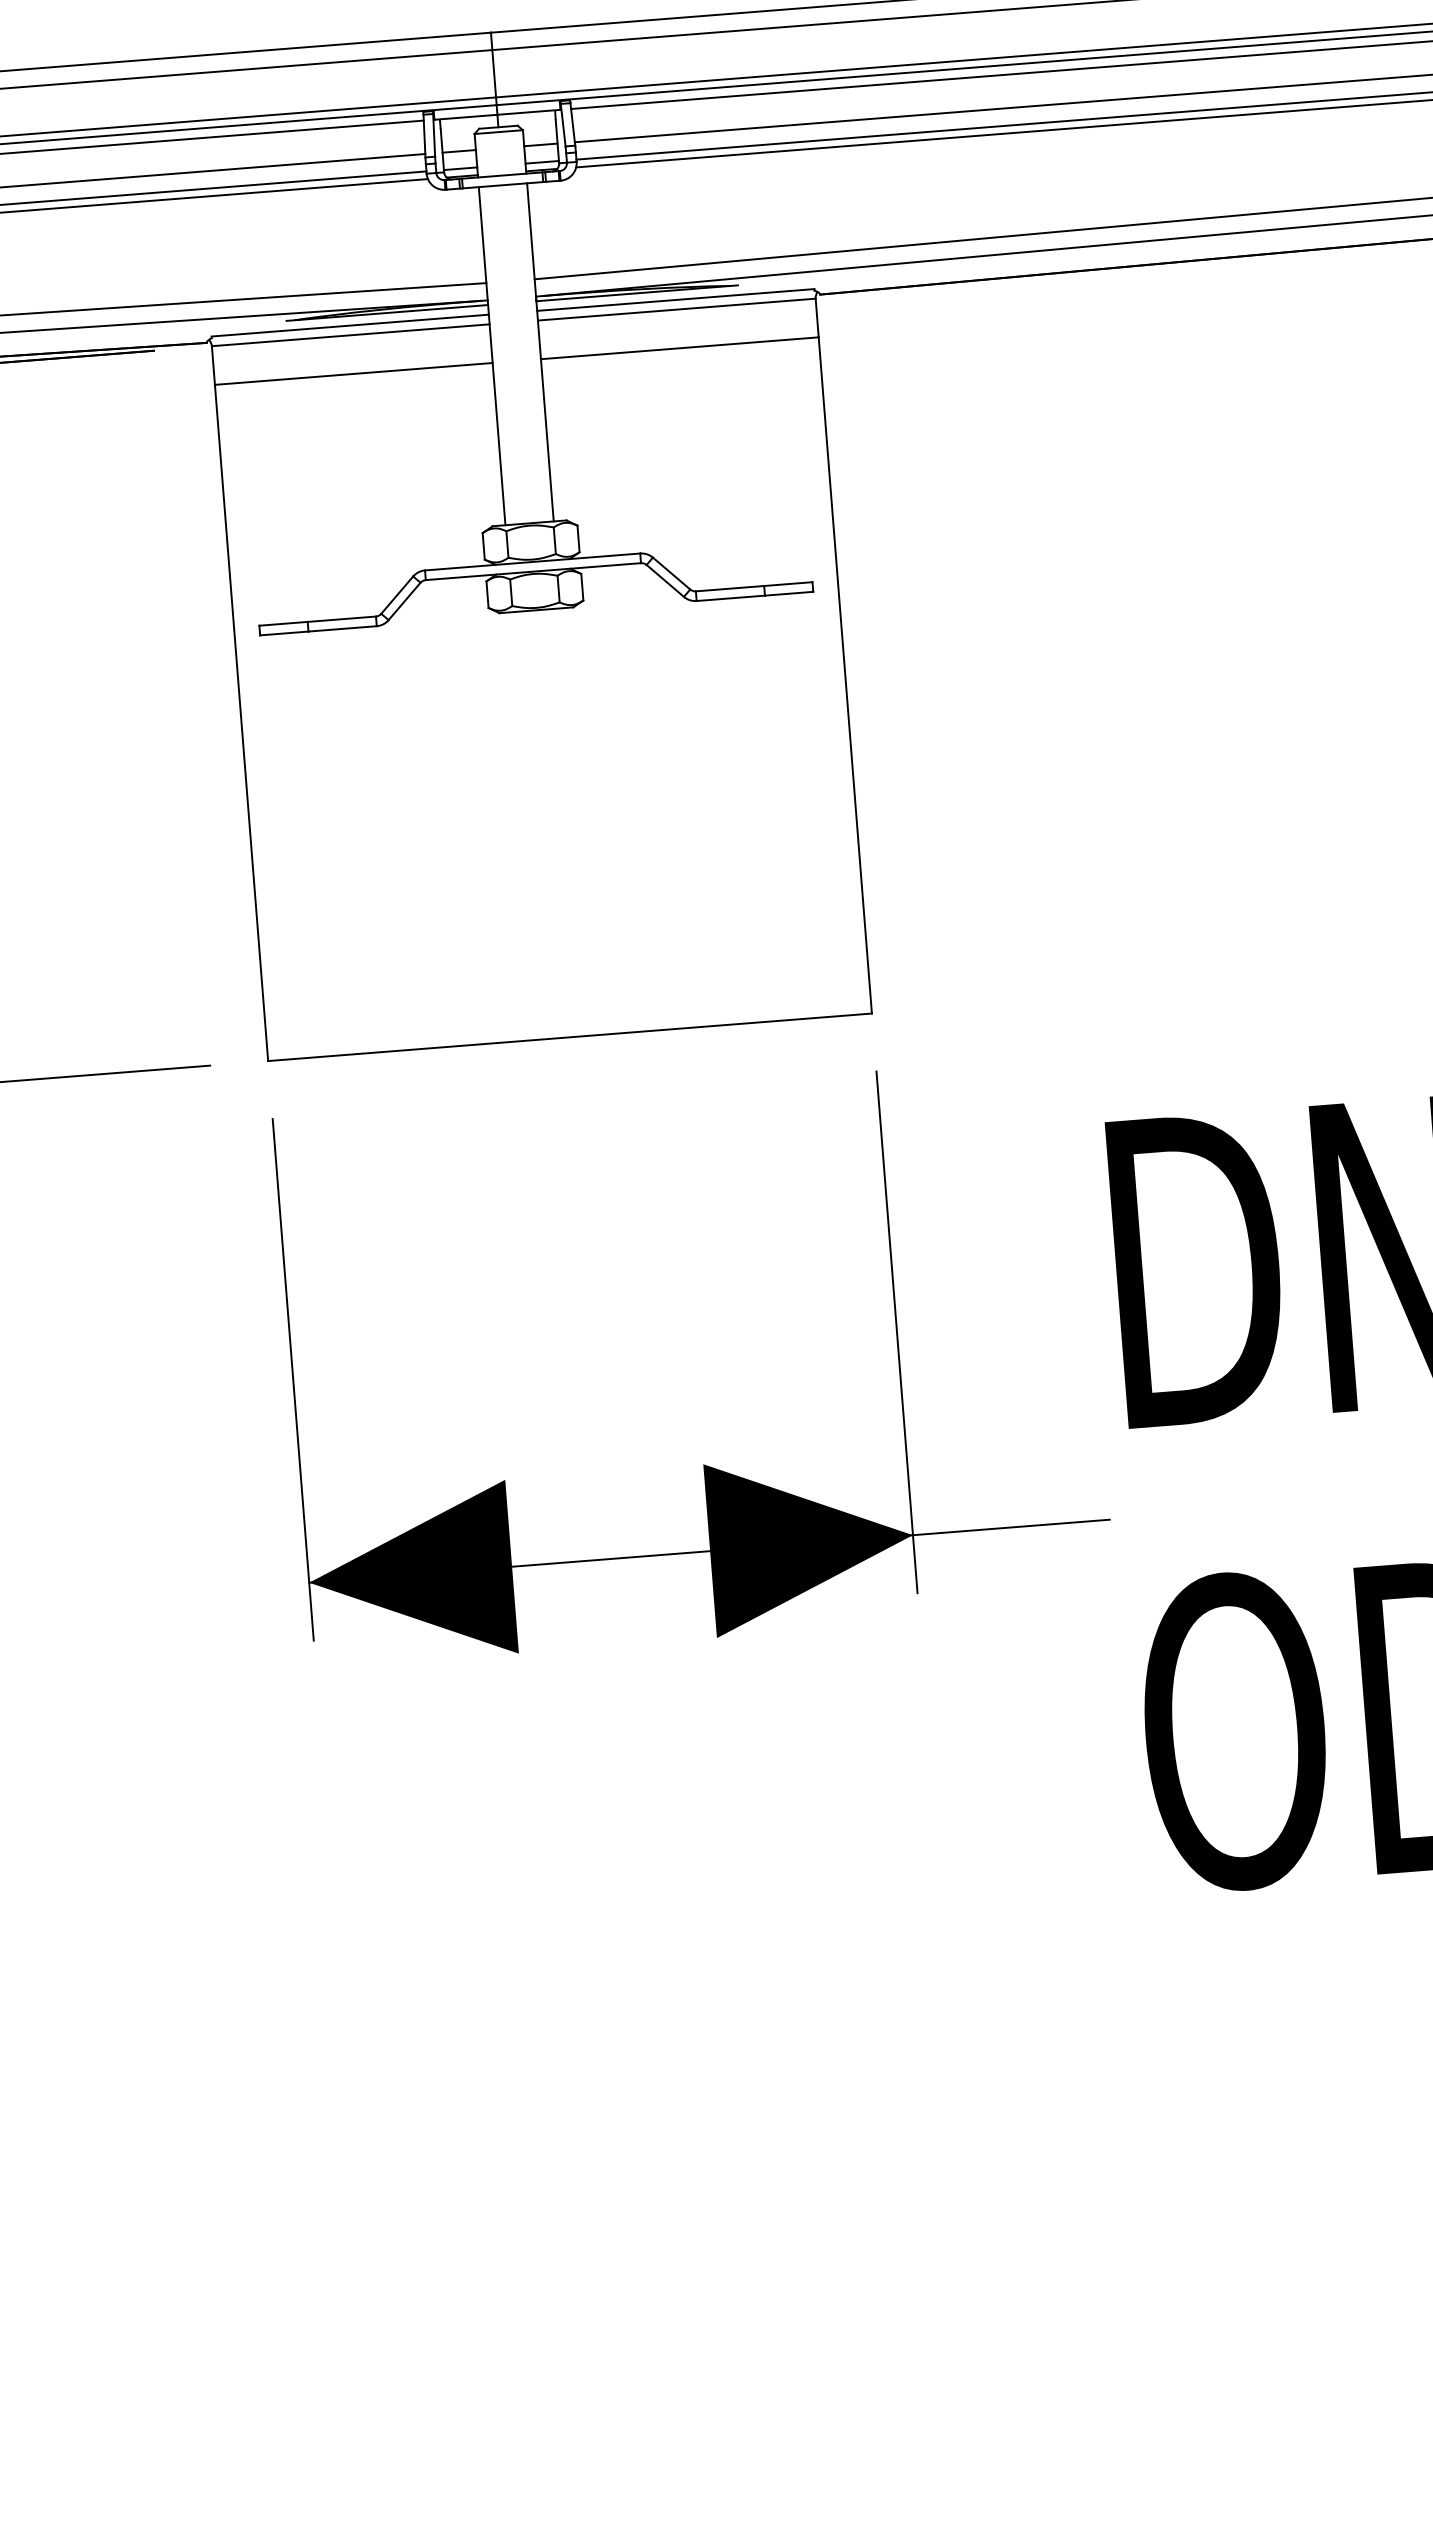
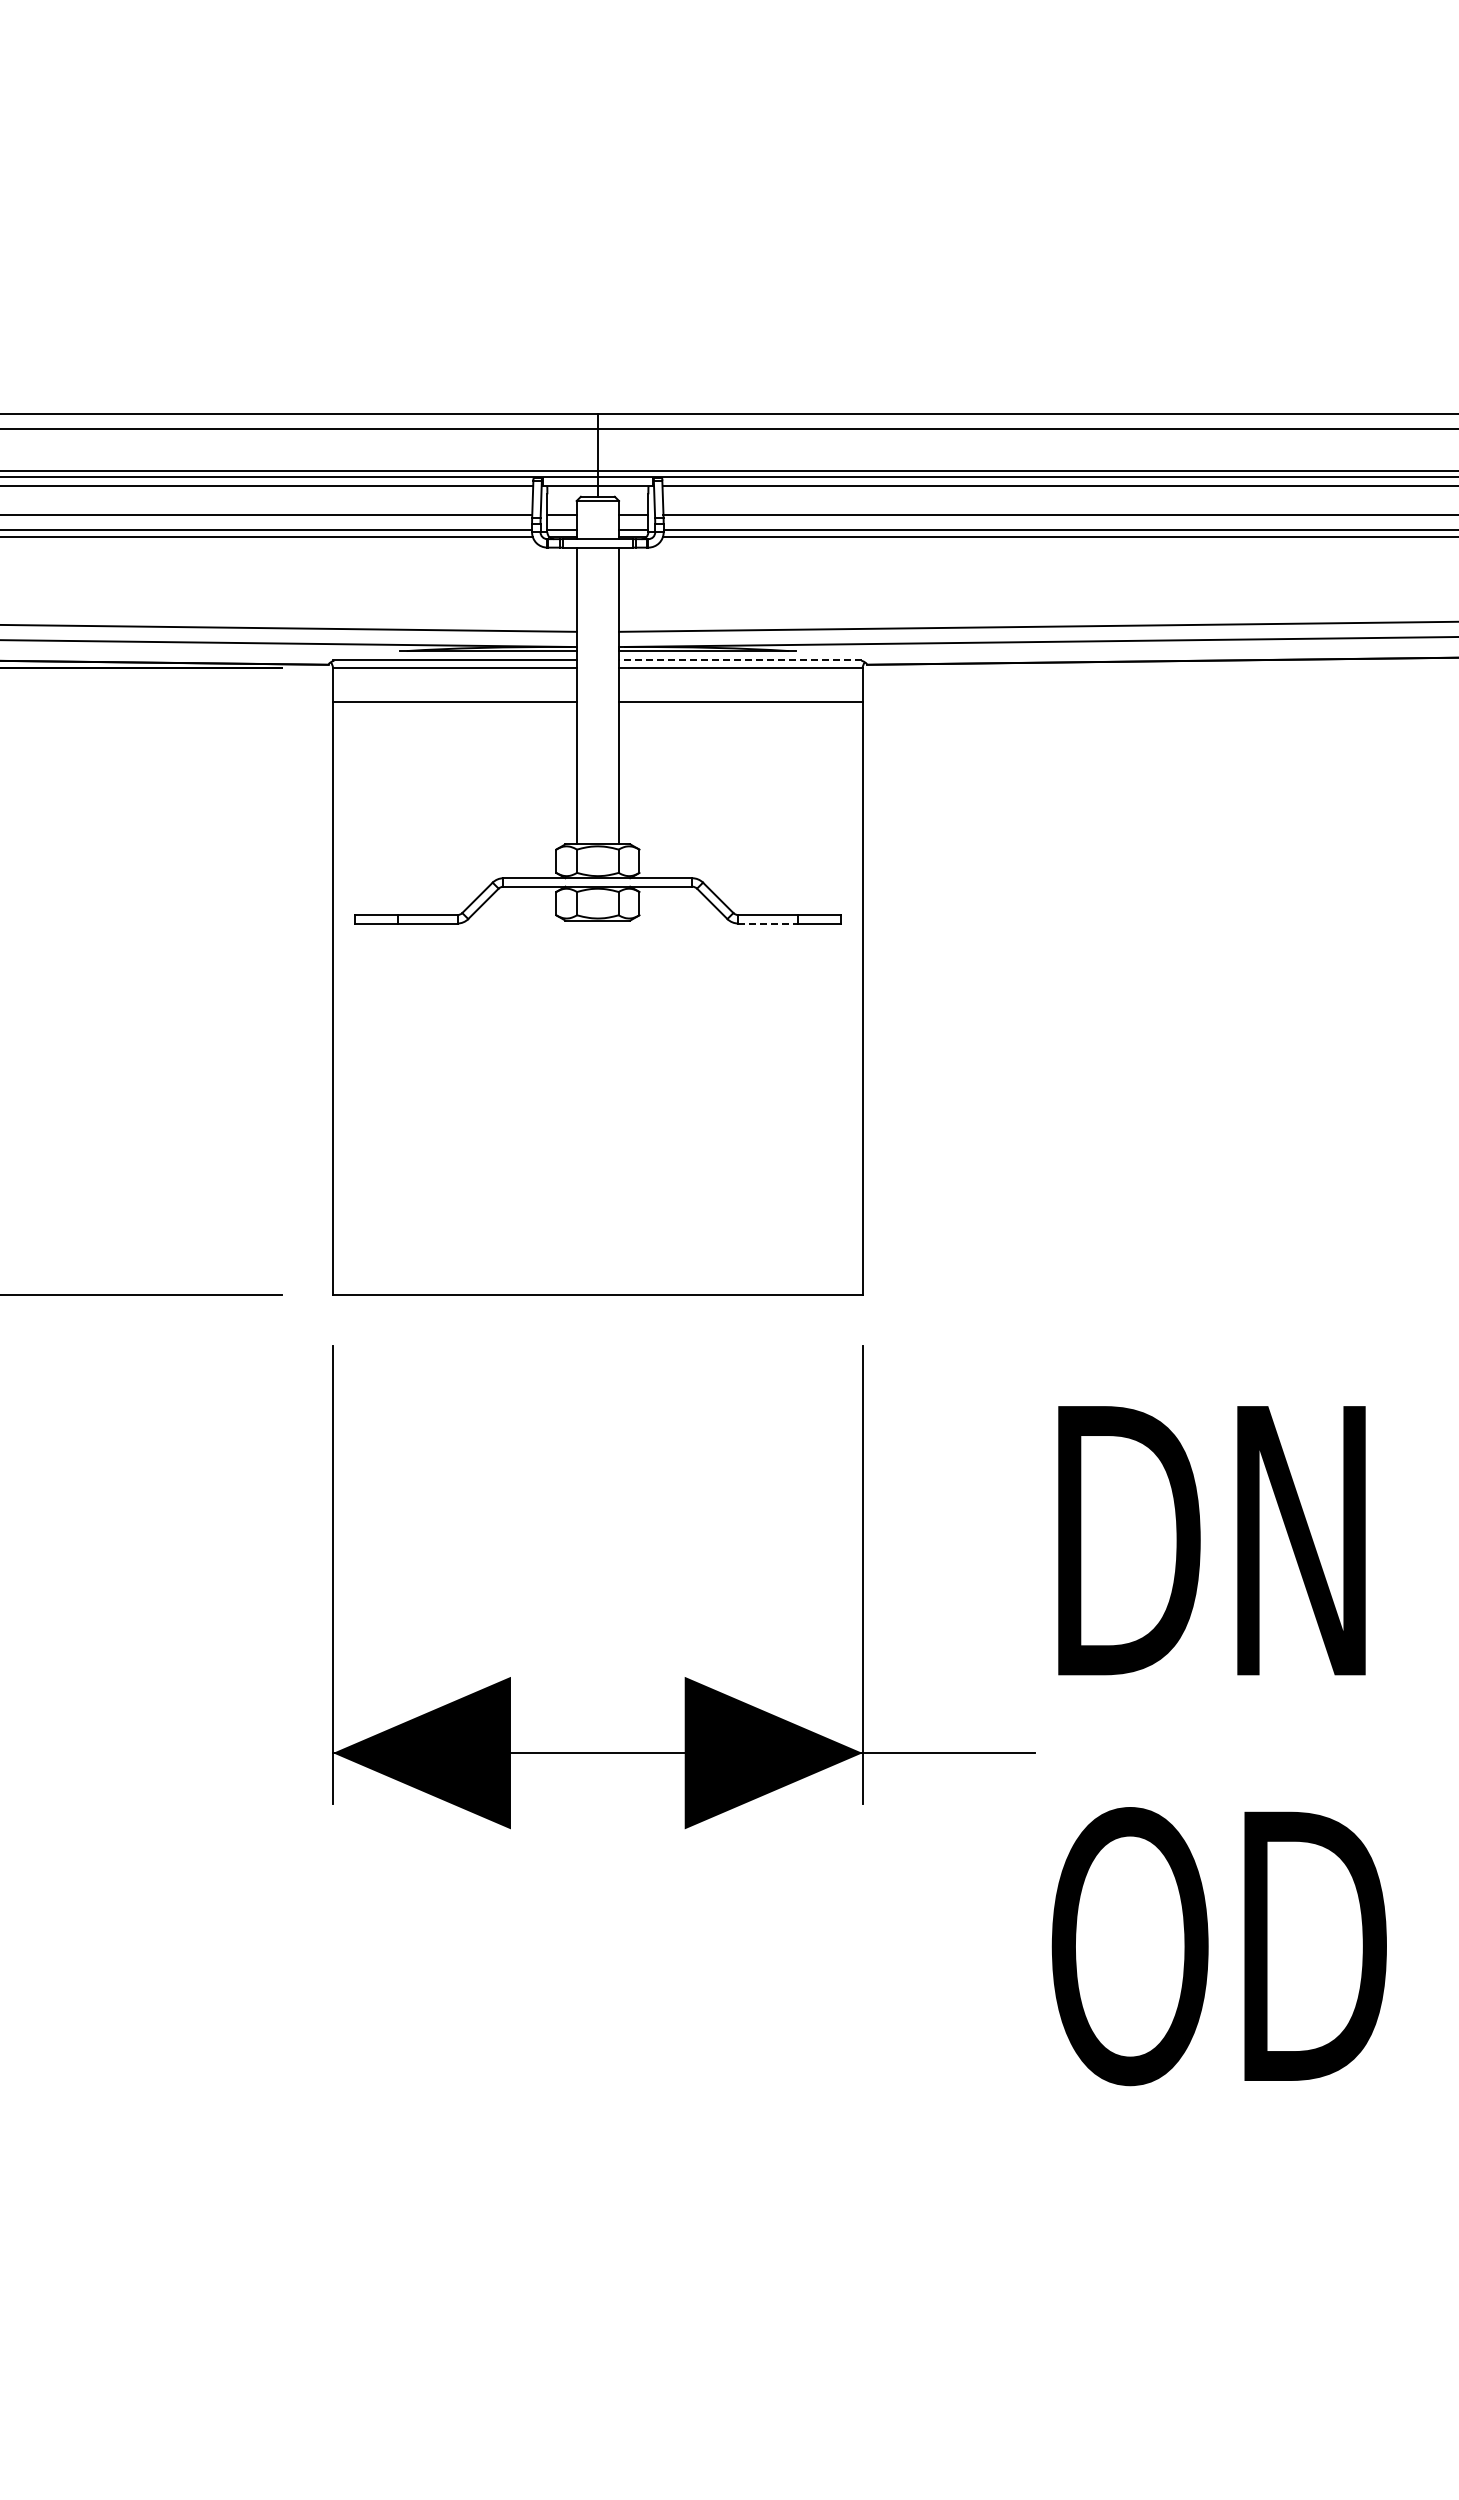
line: (675, 299) -> (740, 659), solid -> dashed
line: (731, 598) -> (768, 923), solid -> dashed

